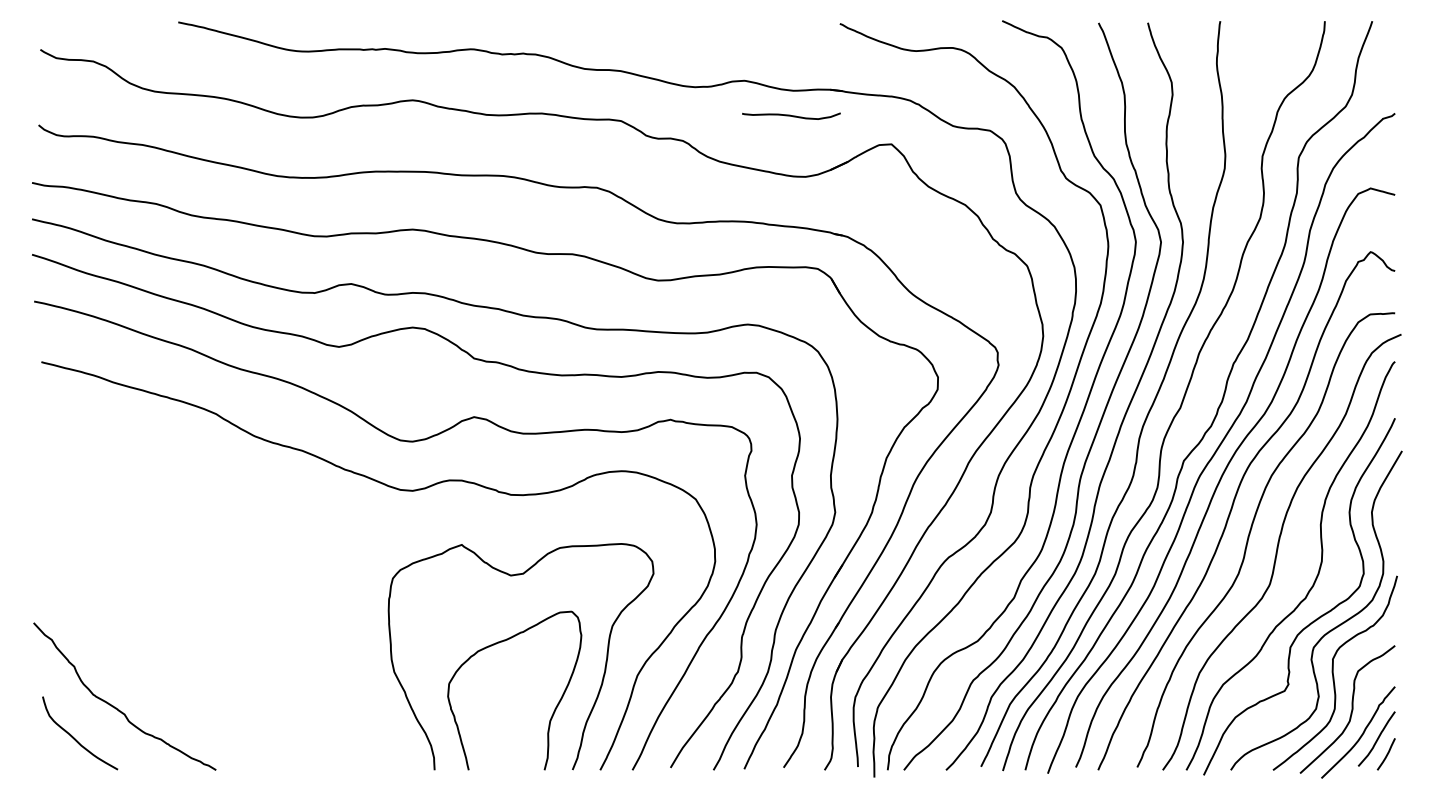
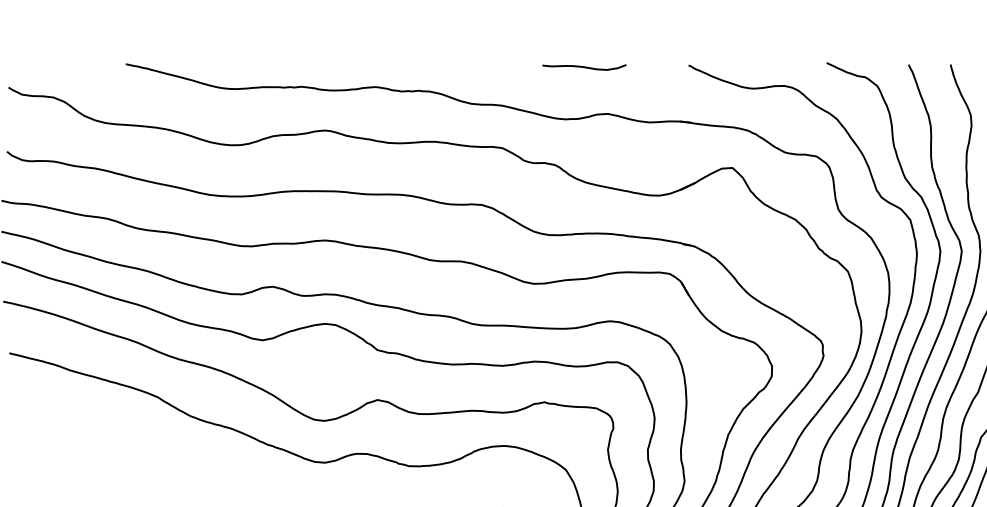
curve: (791, 115) -> (584, 66), moved

